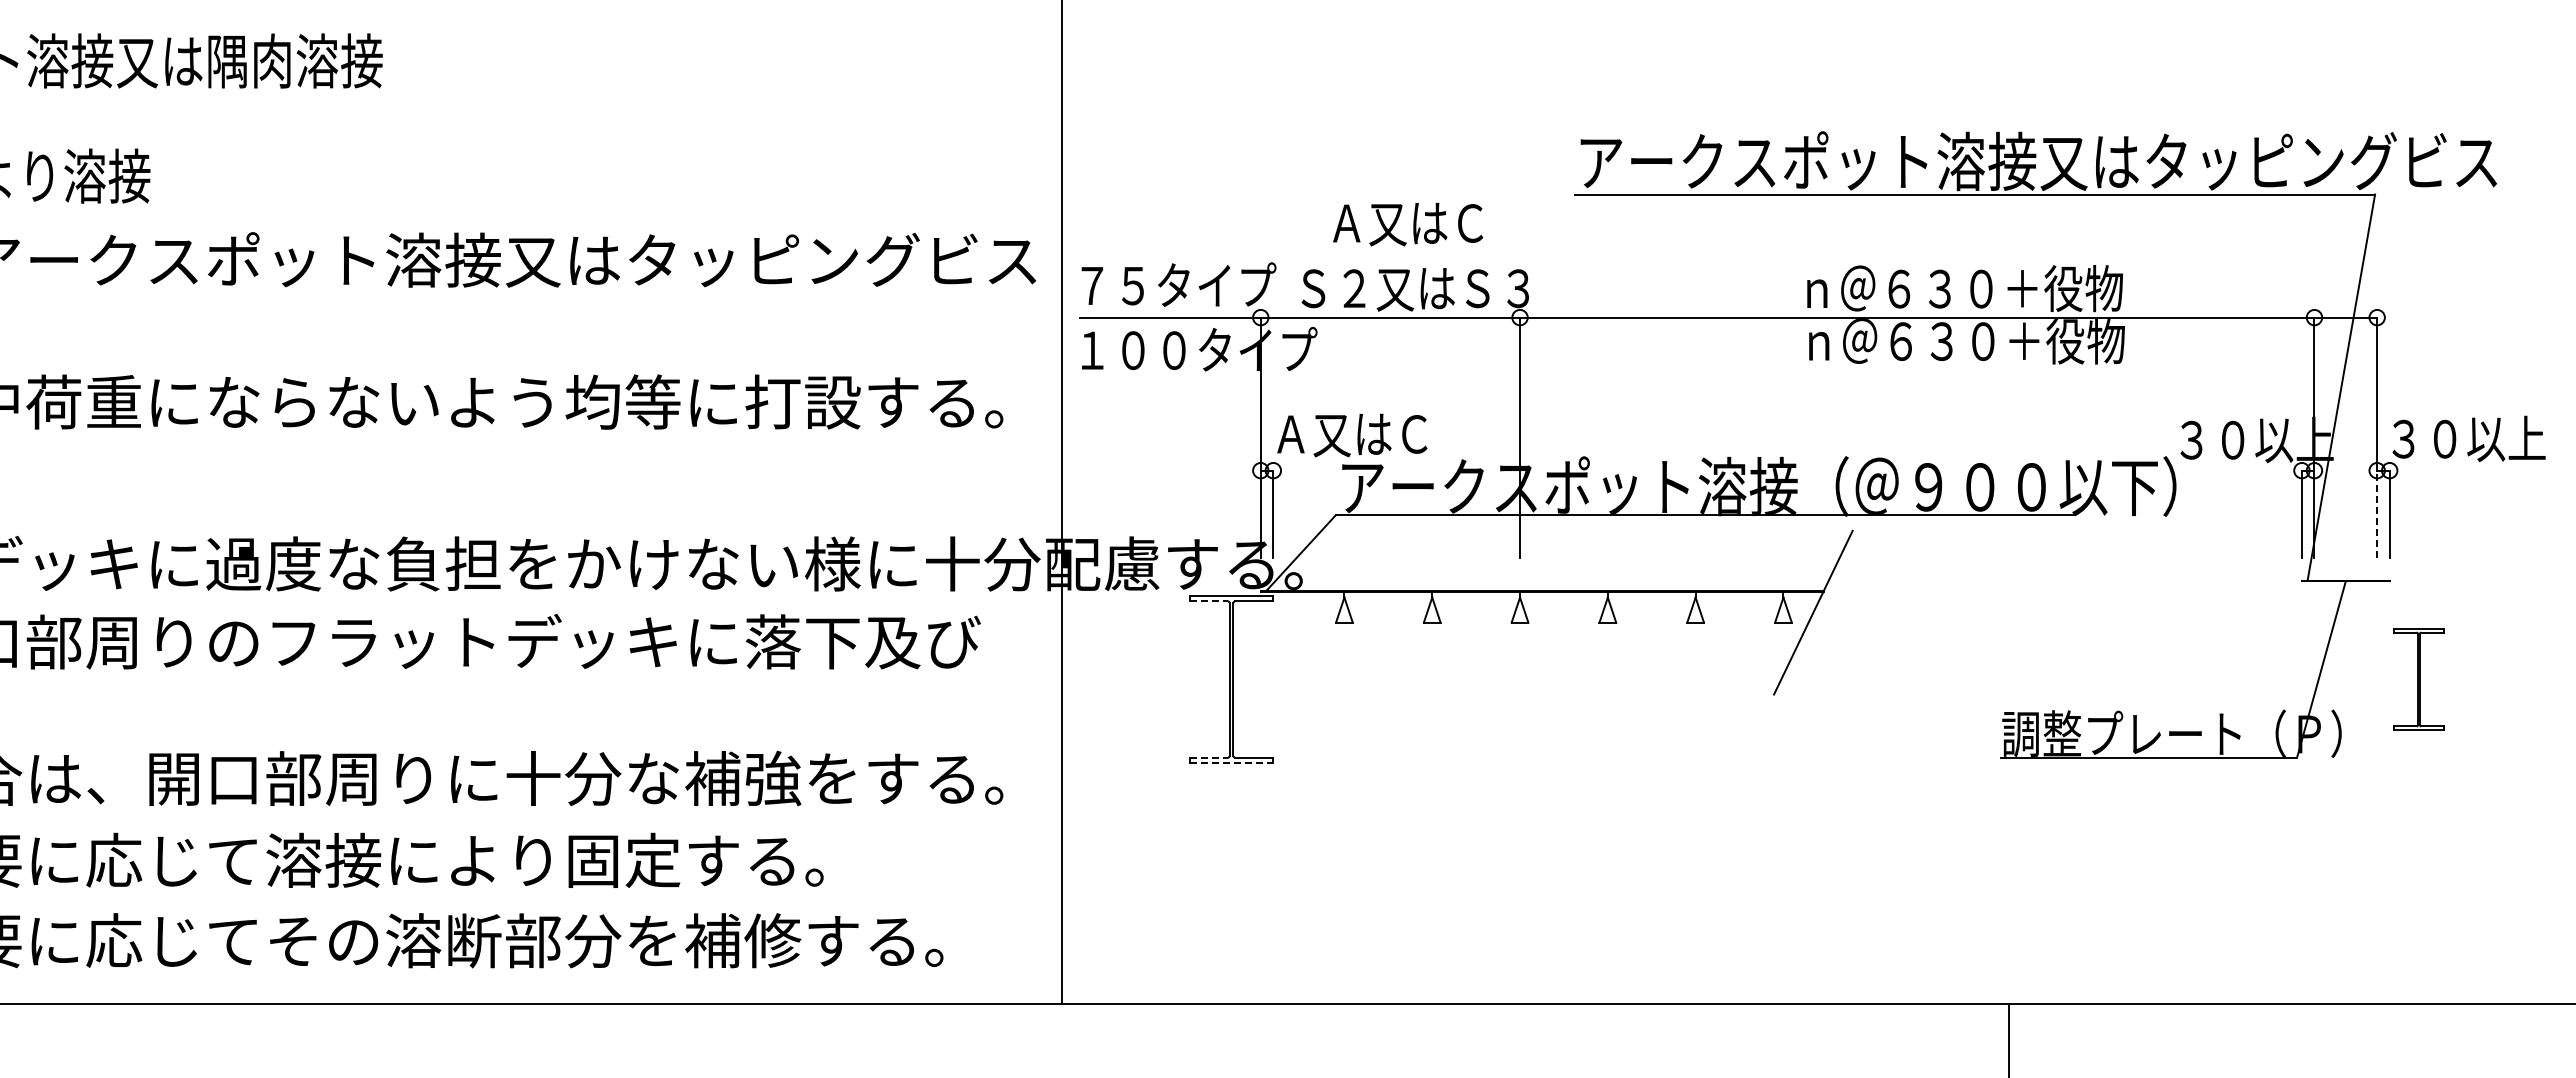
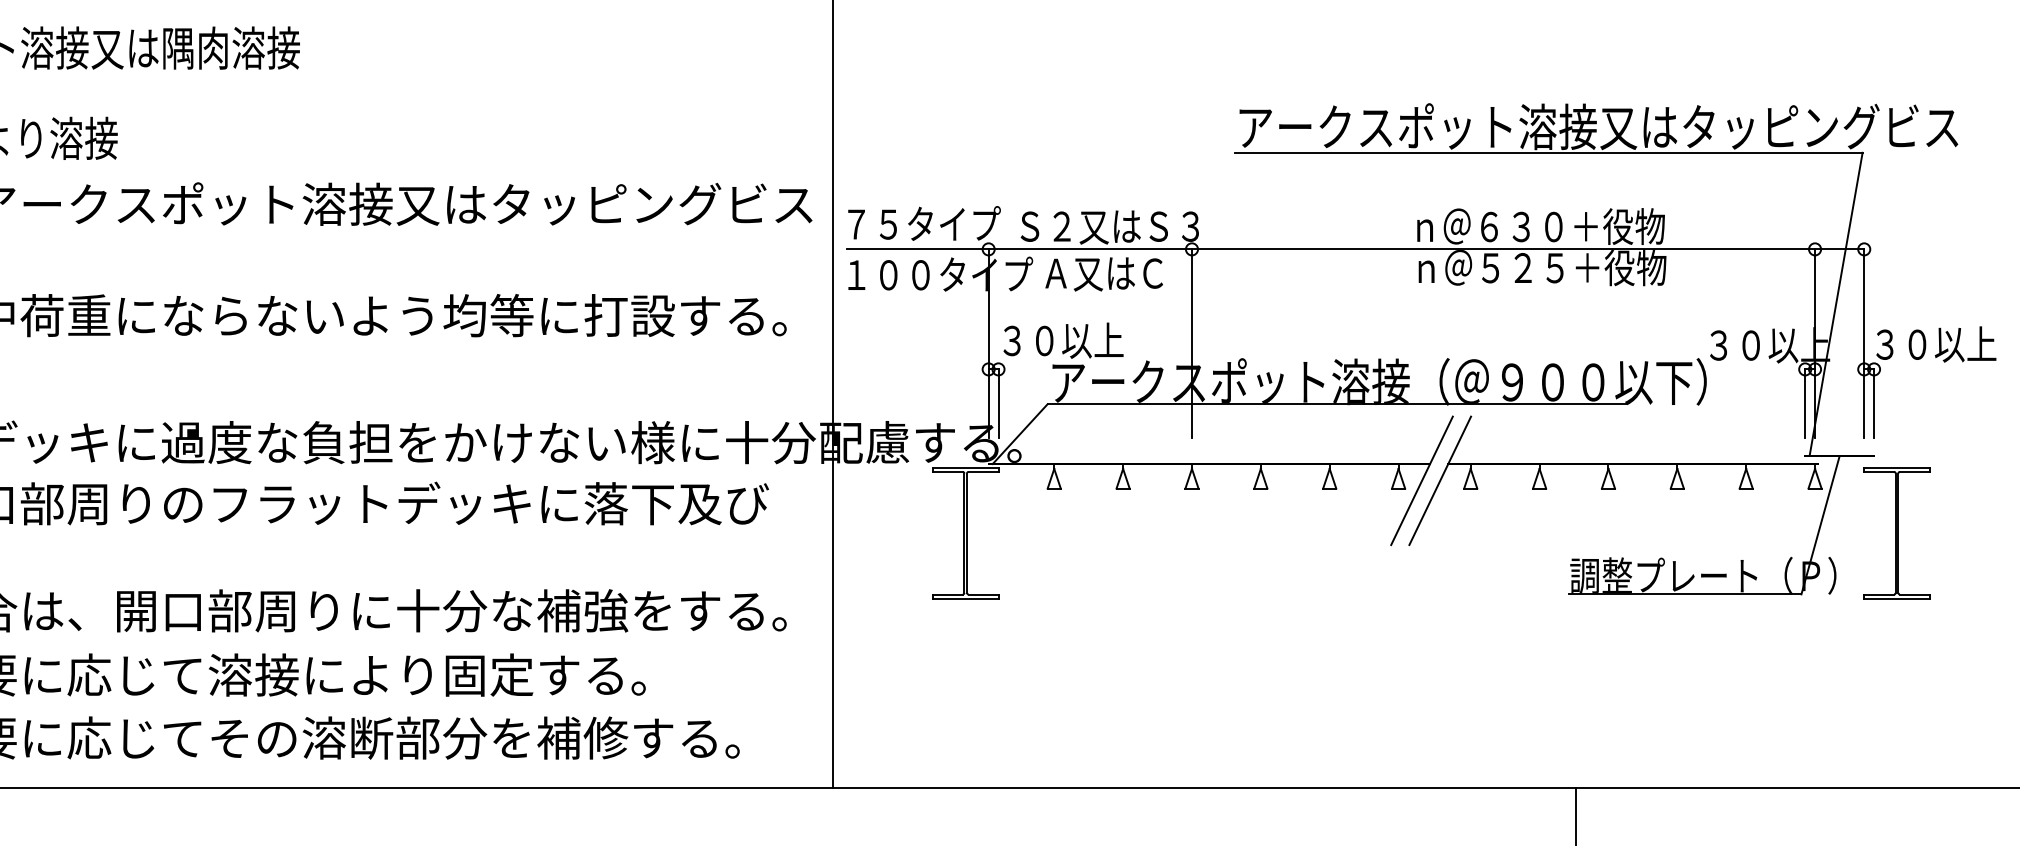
text: (1408, 224) -> (1104, 274), moved
text: (1941, 341) -> (1522, 268), ｎ＠６３０＋役物 -> ｎ＠５２５＋役物
text: (1354, 434) -> (1062, 341), Ａ又はＣ -> ３０以上
line: (2377, 514) -> (1864, 403), dashed -> solid
line: (1209, 601) -> (948, 472), dashed -> solid
part: (2059, 612) -> (1615, 480), added
part: (2418, 679) -> (1896, 533), size x1.67
line: (1209, 757) -> (948, 594), dashed -> solid
line: (1231, 763) -> (965, 599), dashed -> solid

